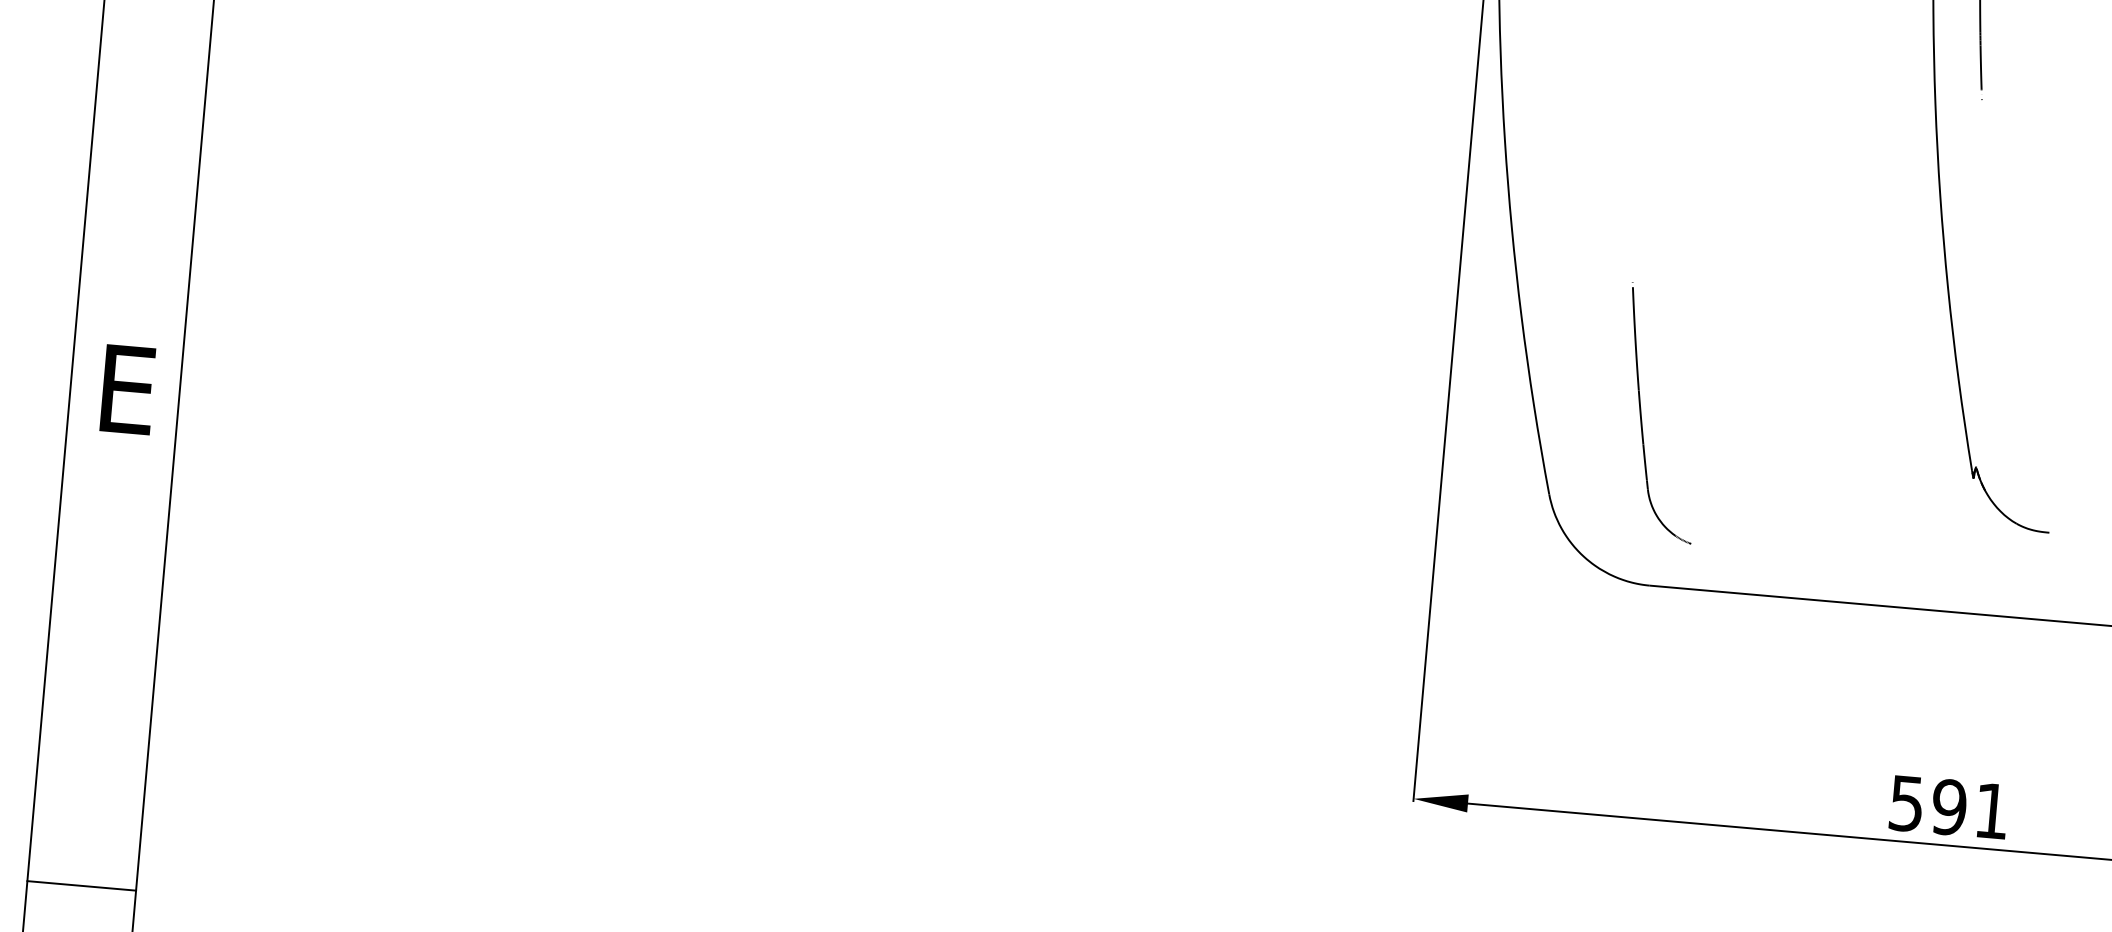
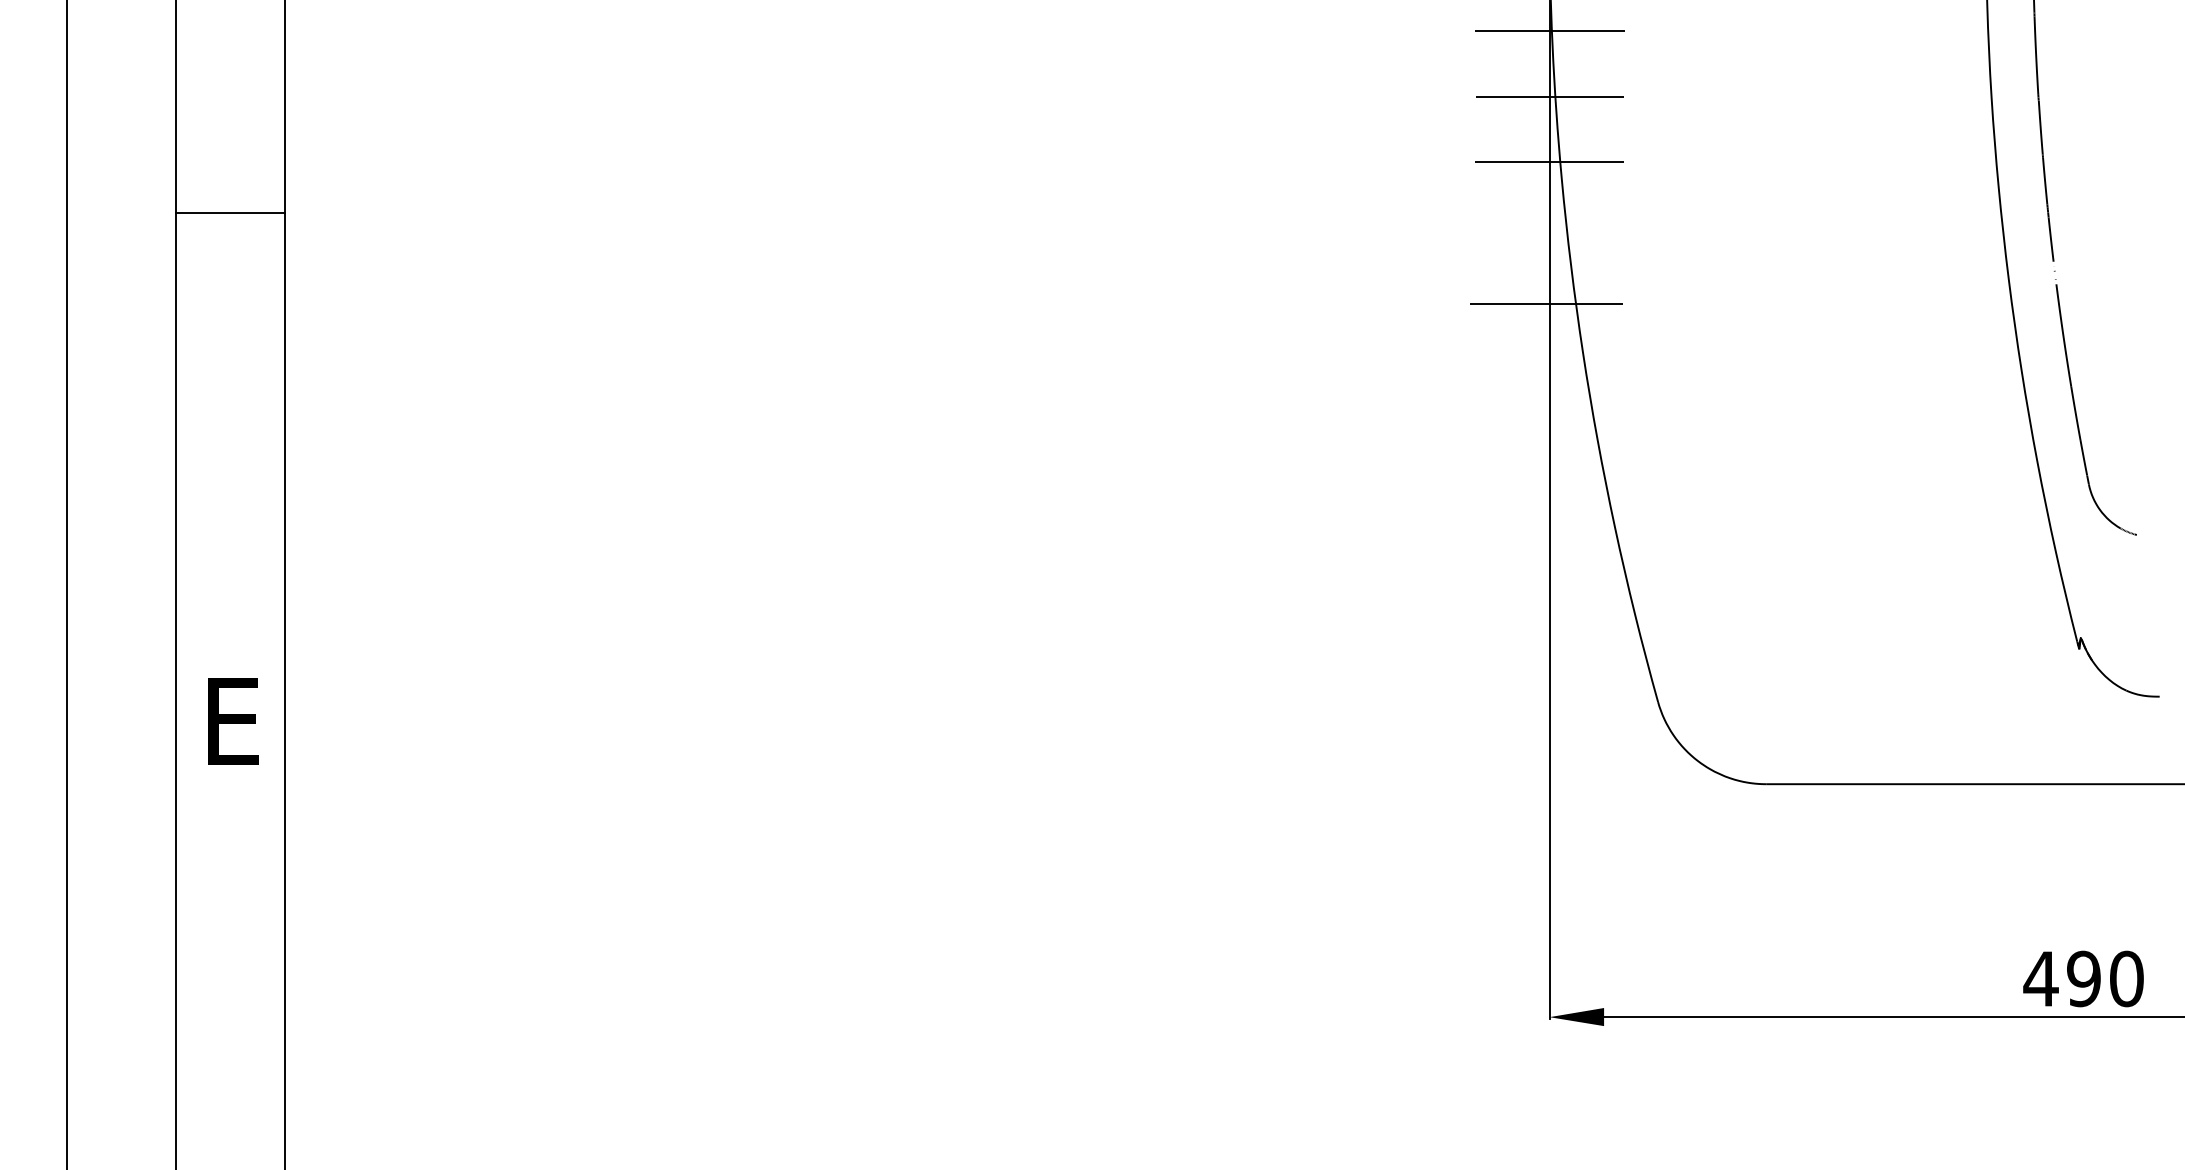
line: (1472, 88) -> (1546, 304), added
part: (1641, 414) -> (2076, 410), moved
text: (1948, 806) -> (2083, 978), 591 -> 490

